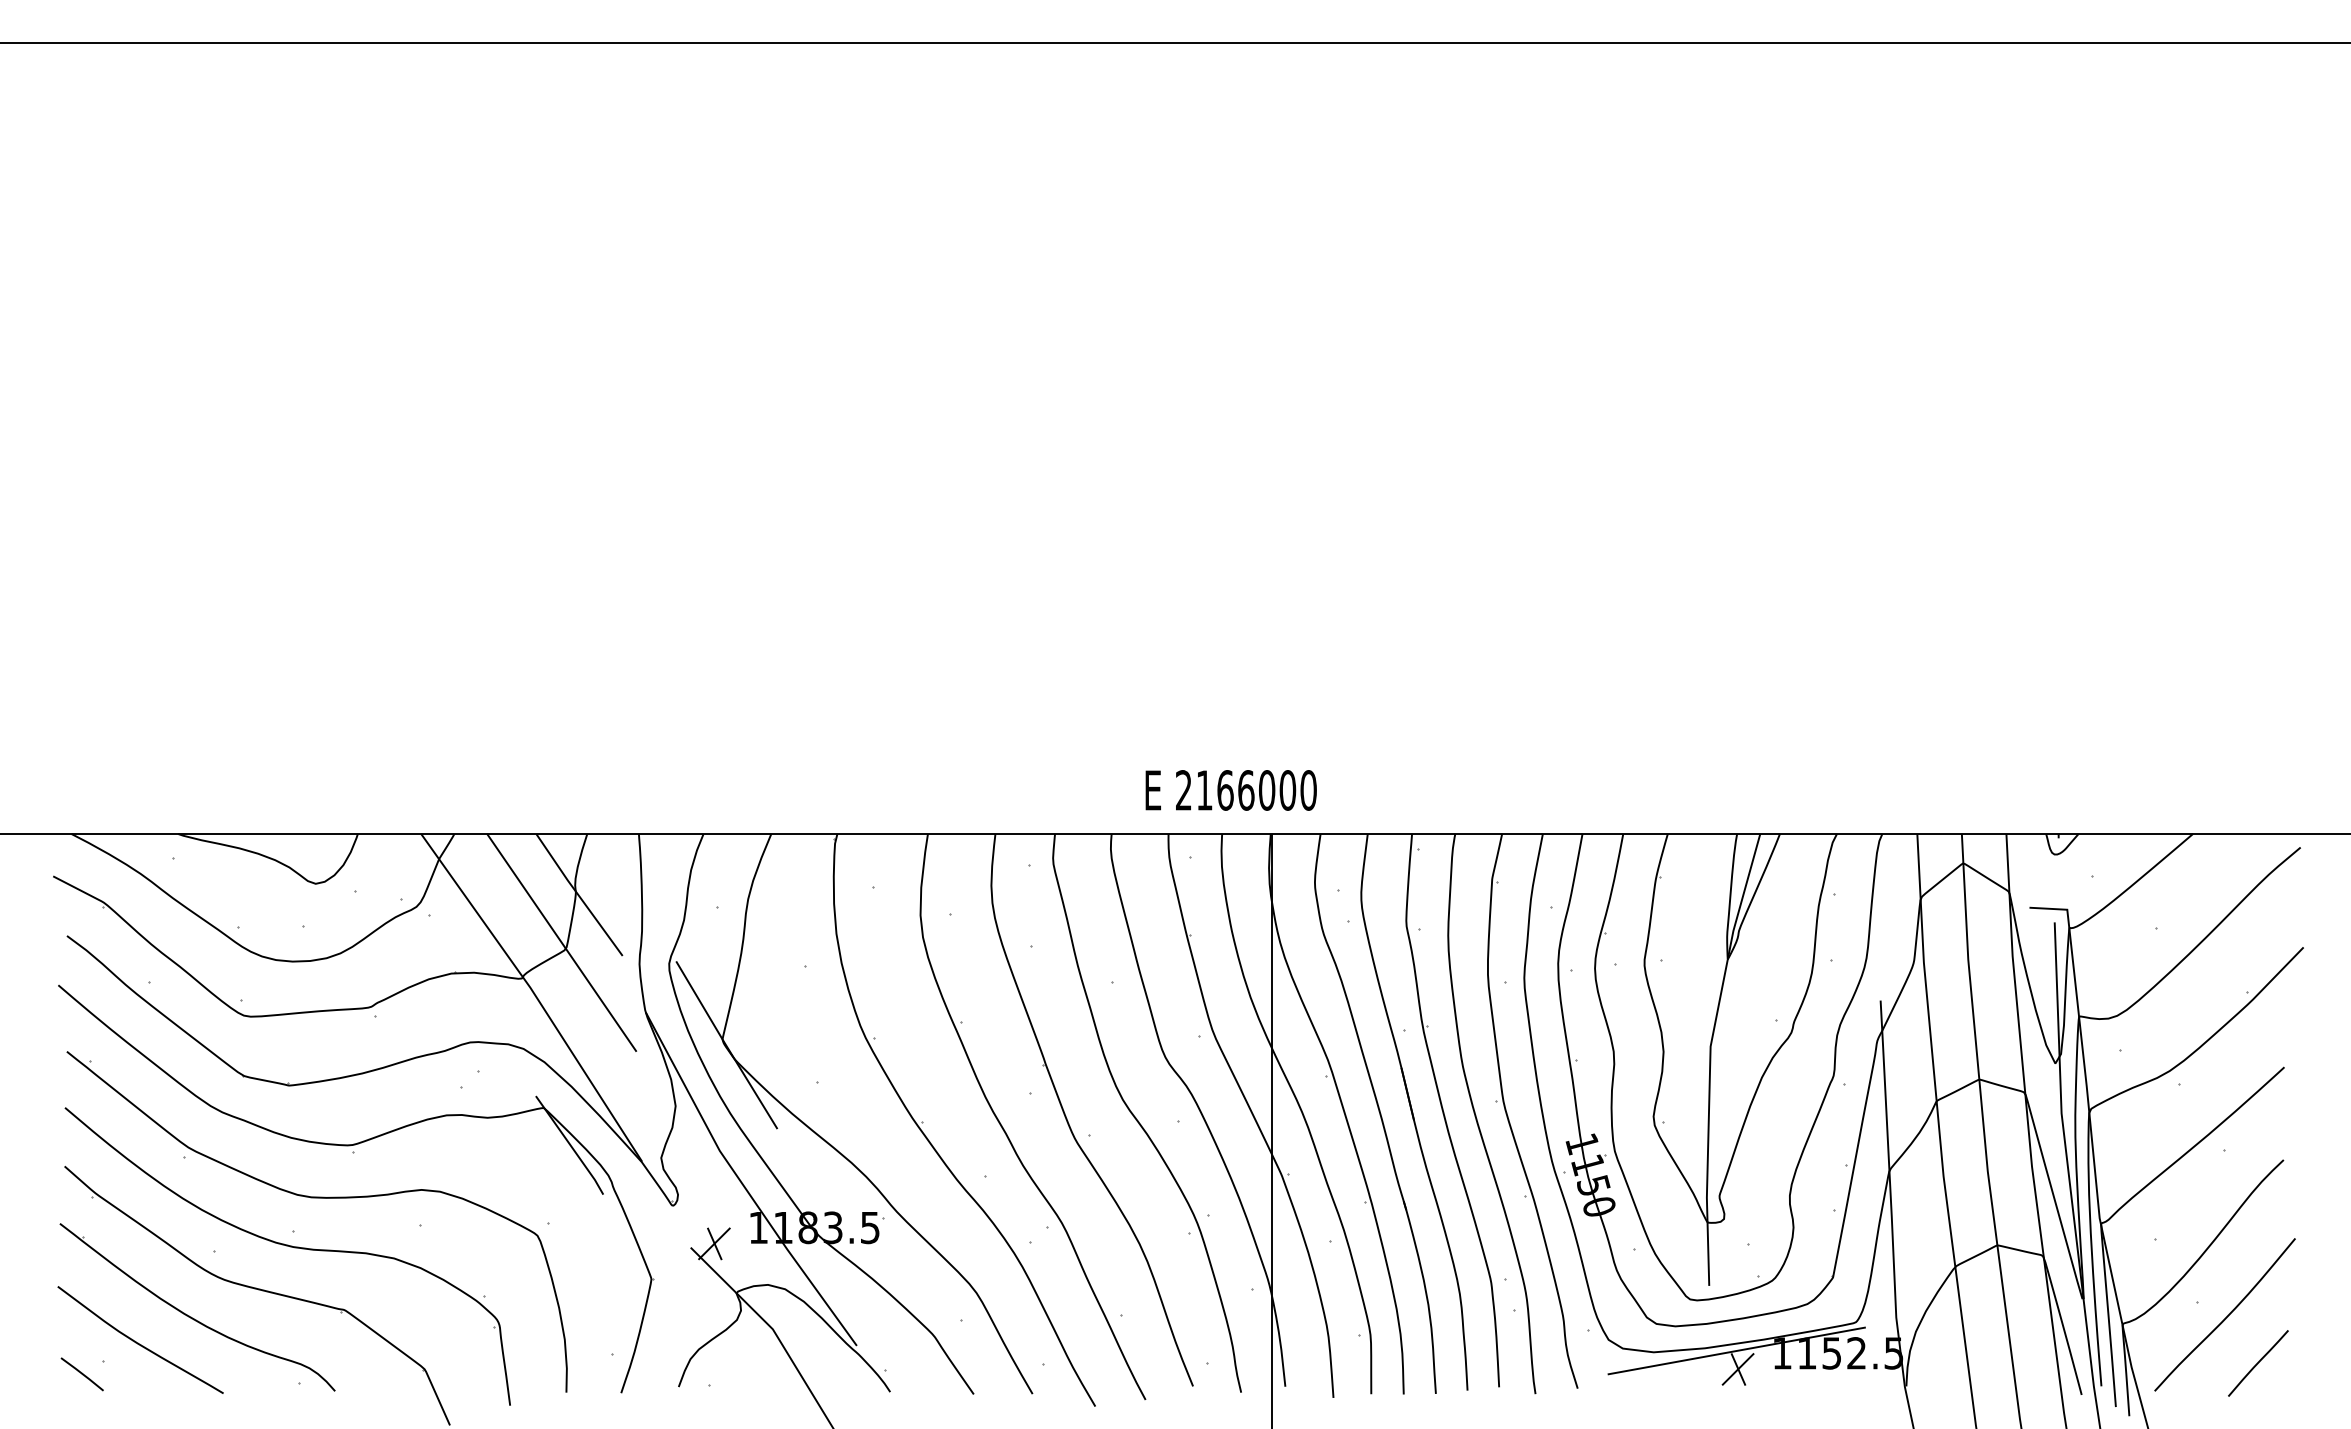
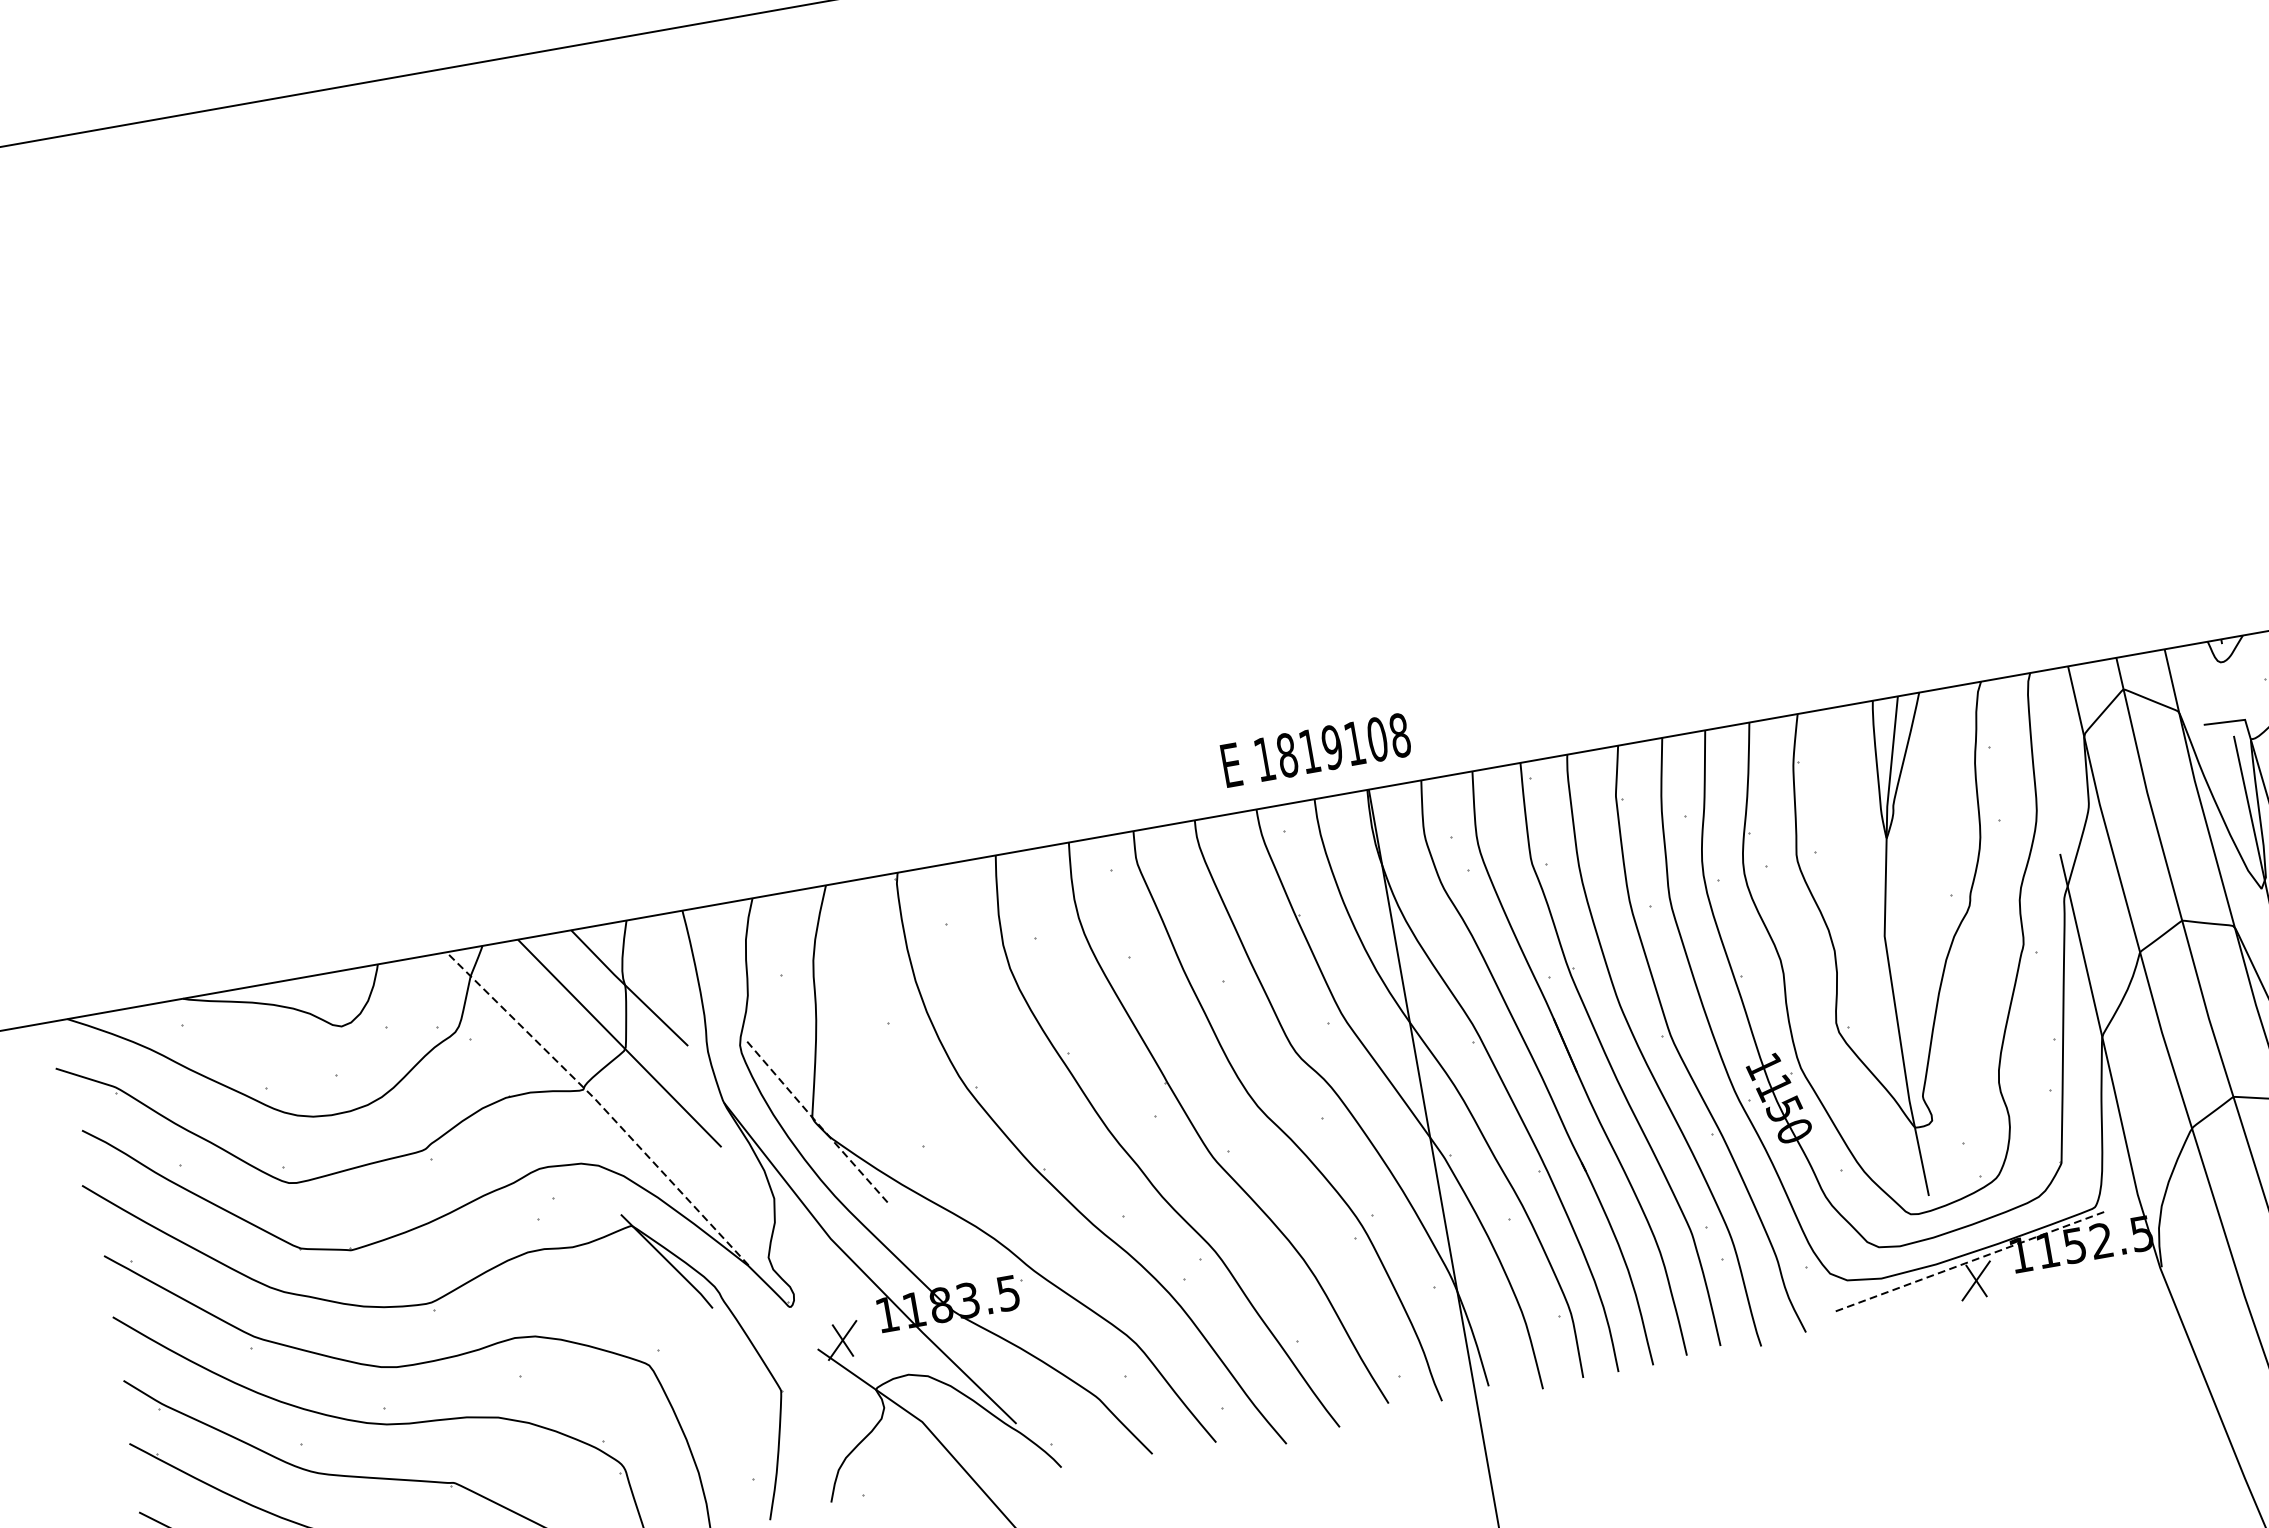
text: (1246, 790) -> (1332, 747), 2166000 -> 1819108
line: (534, 994) -> (599, 1104), solid -> dashed
line: (725, 1044) -> (816, 1122), solid -> dashed
line: (1737, 1350) -> (1971, 1260), solid -> dashed

